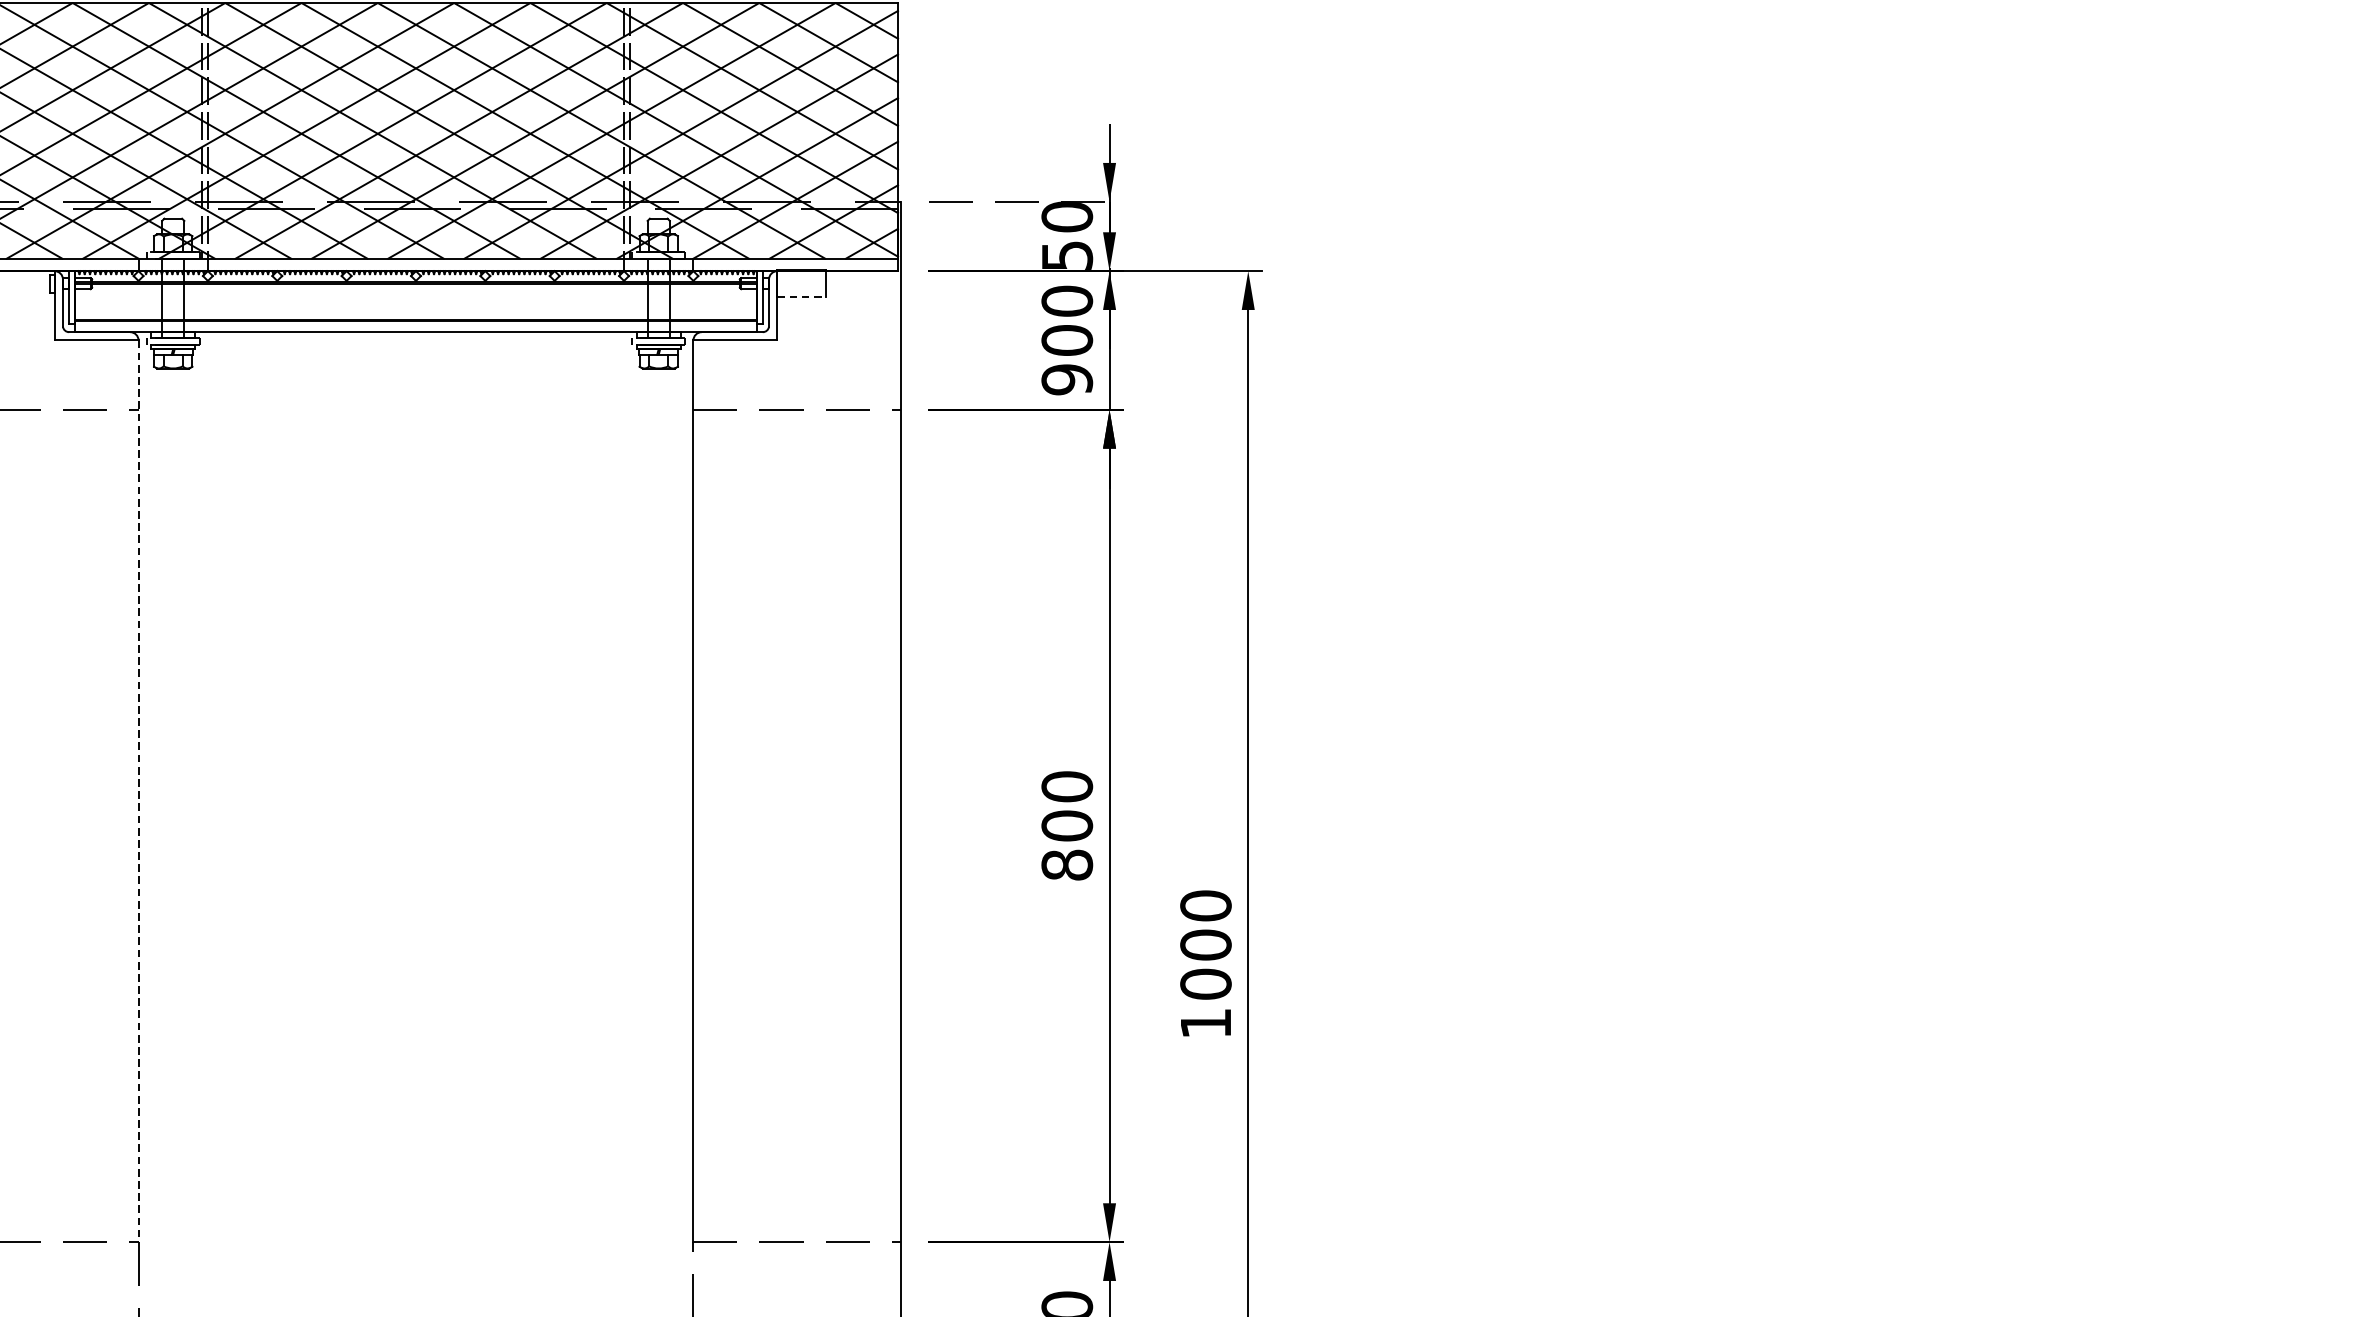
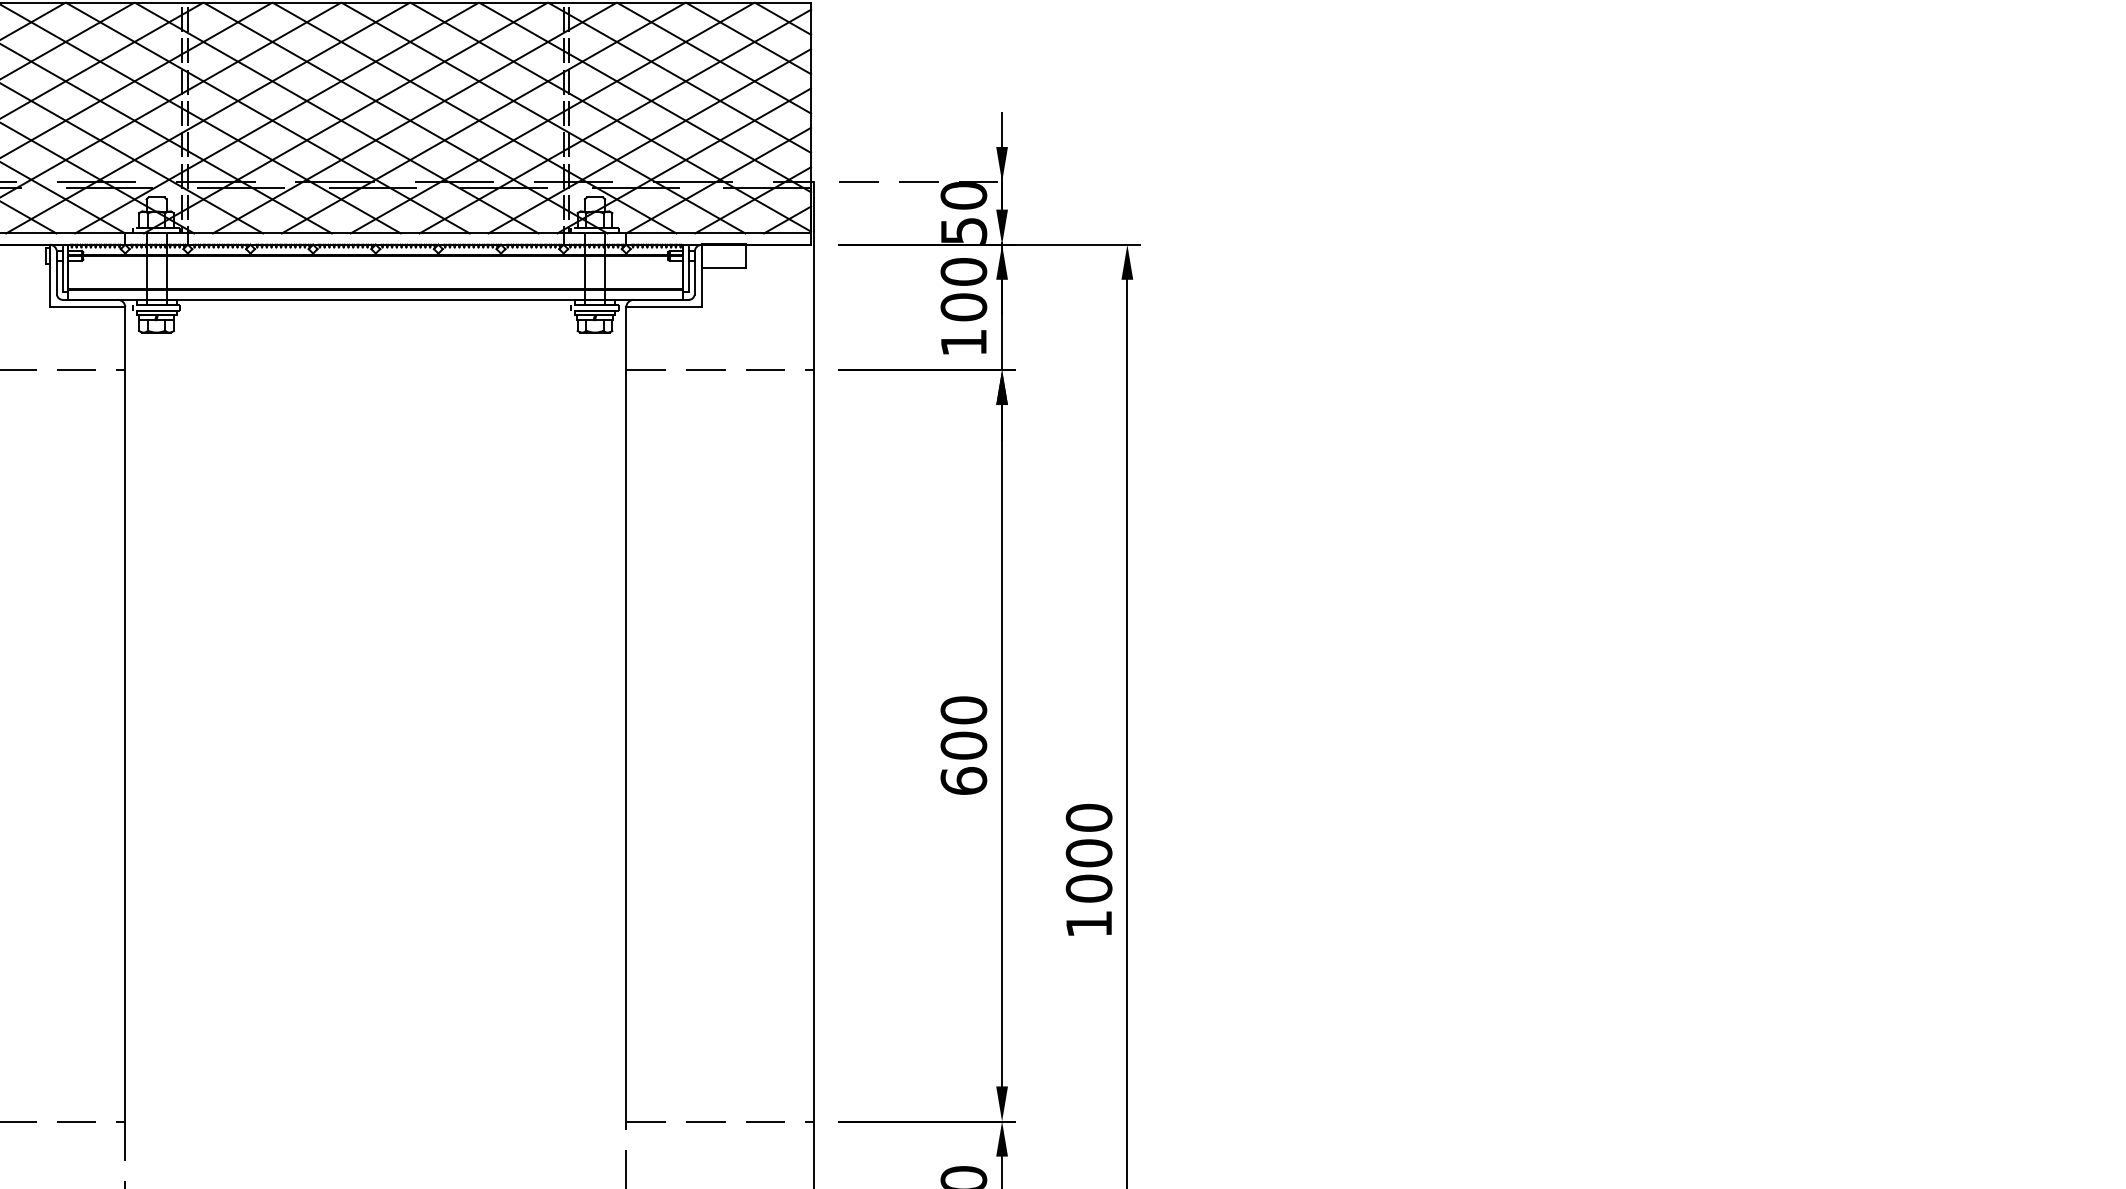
line: (802, 296) -> (724, 267), dashed -> solid
text: (1066, 379) -> (963, 342), 900 -> 100
line: (138, 791) -> (125, 714), dashed -> solid
text: (1066, 864) -> (963, 780), 800 -> 600

